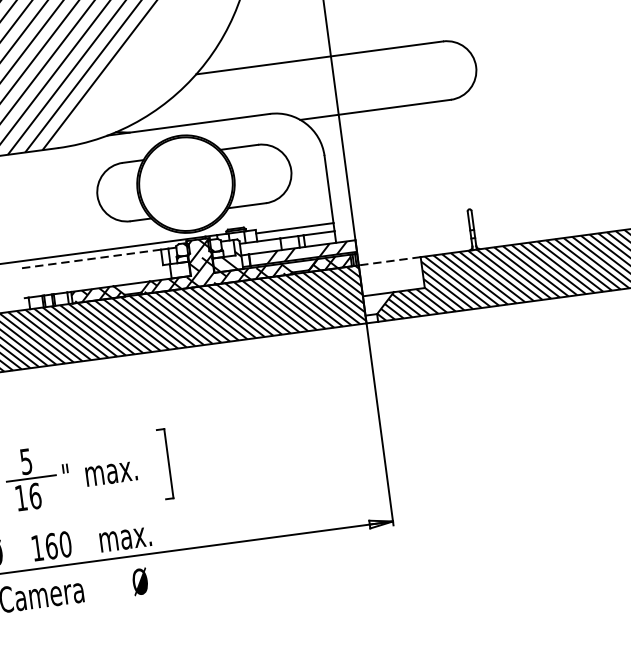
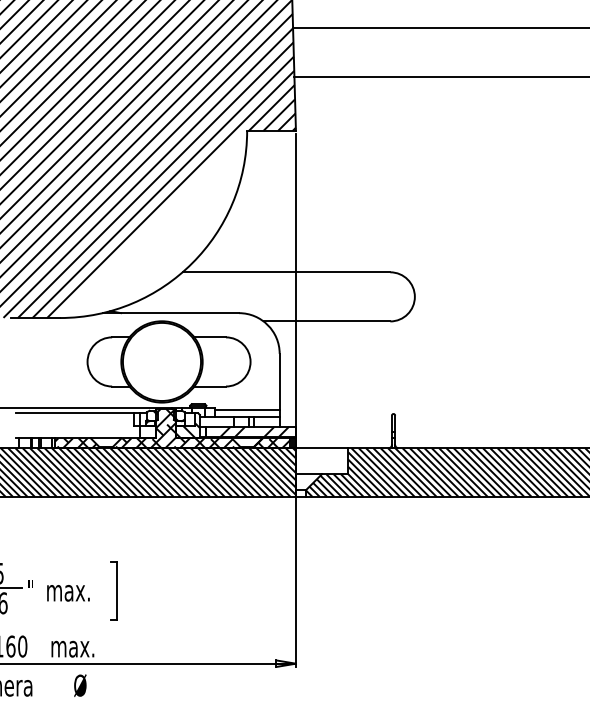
line: (90, 259) -> (74, 413), dashed -> solid
line: (389, 261) -> (321, 448), dashed -> solid

